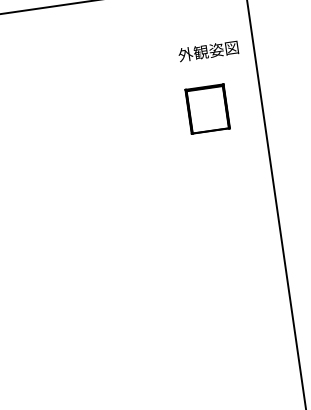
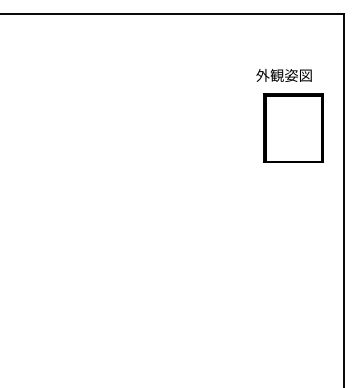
text: (207, 51) -> (283, 75), moved
part: (207, 108) -> (293, 127), size x1.67

